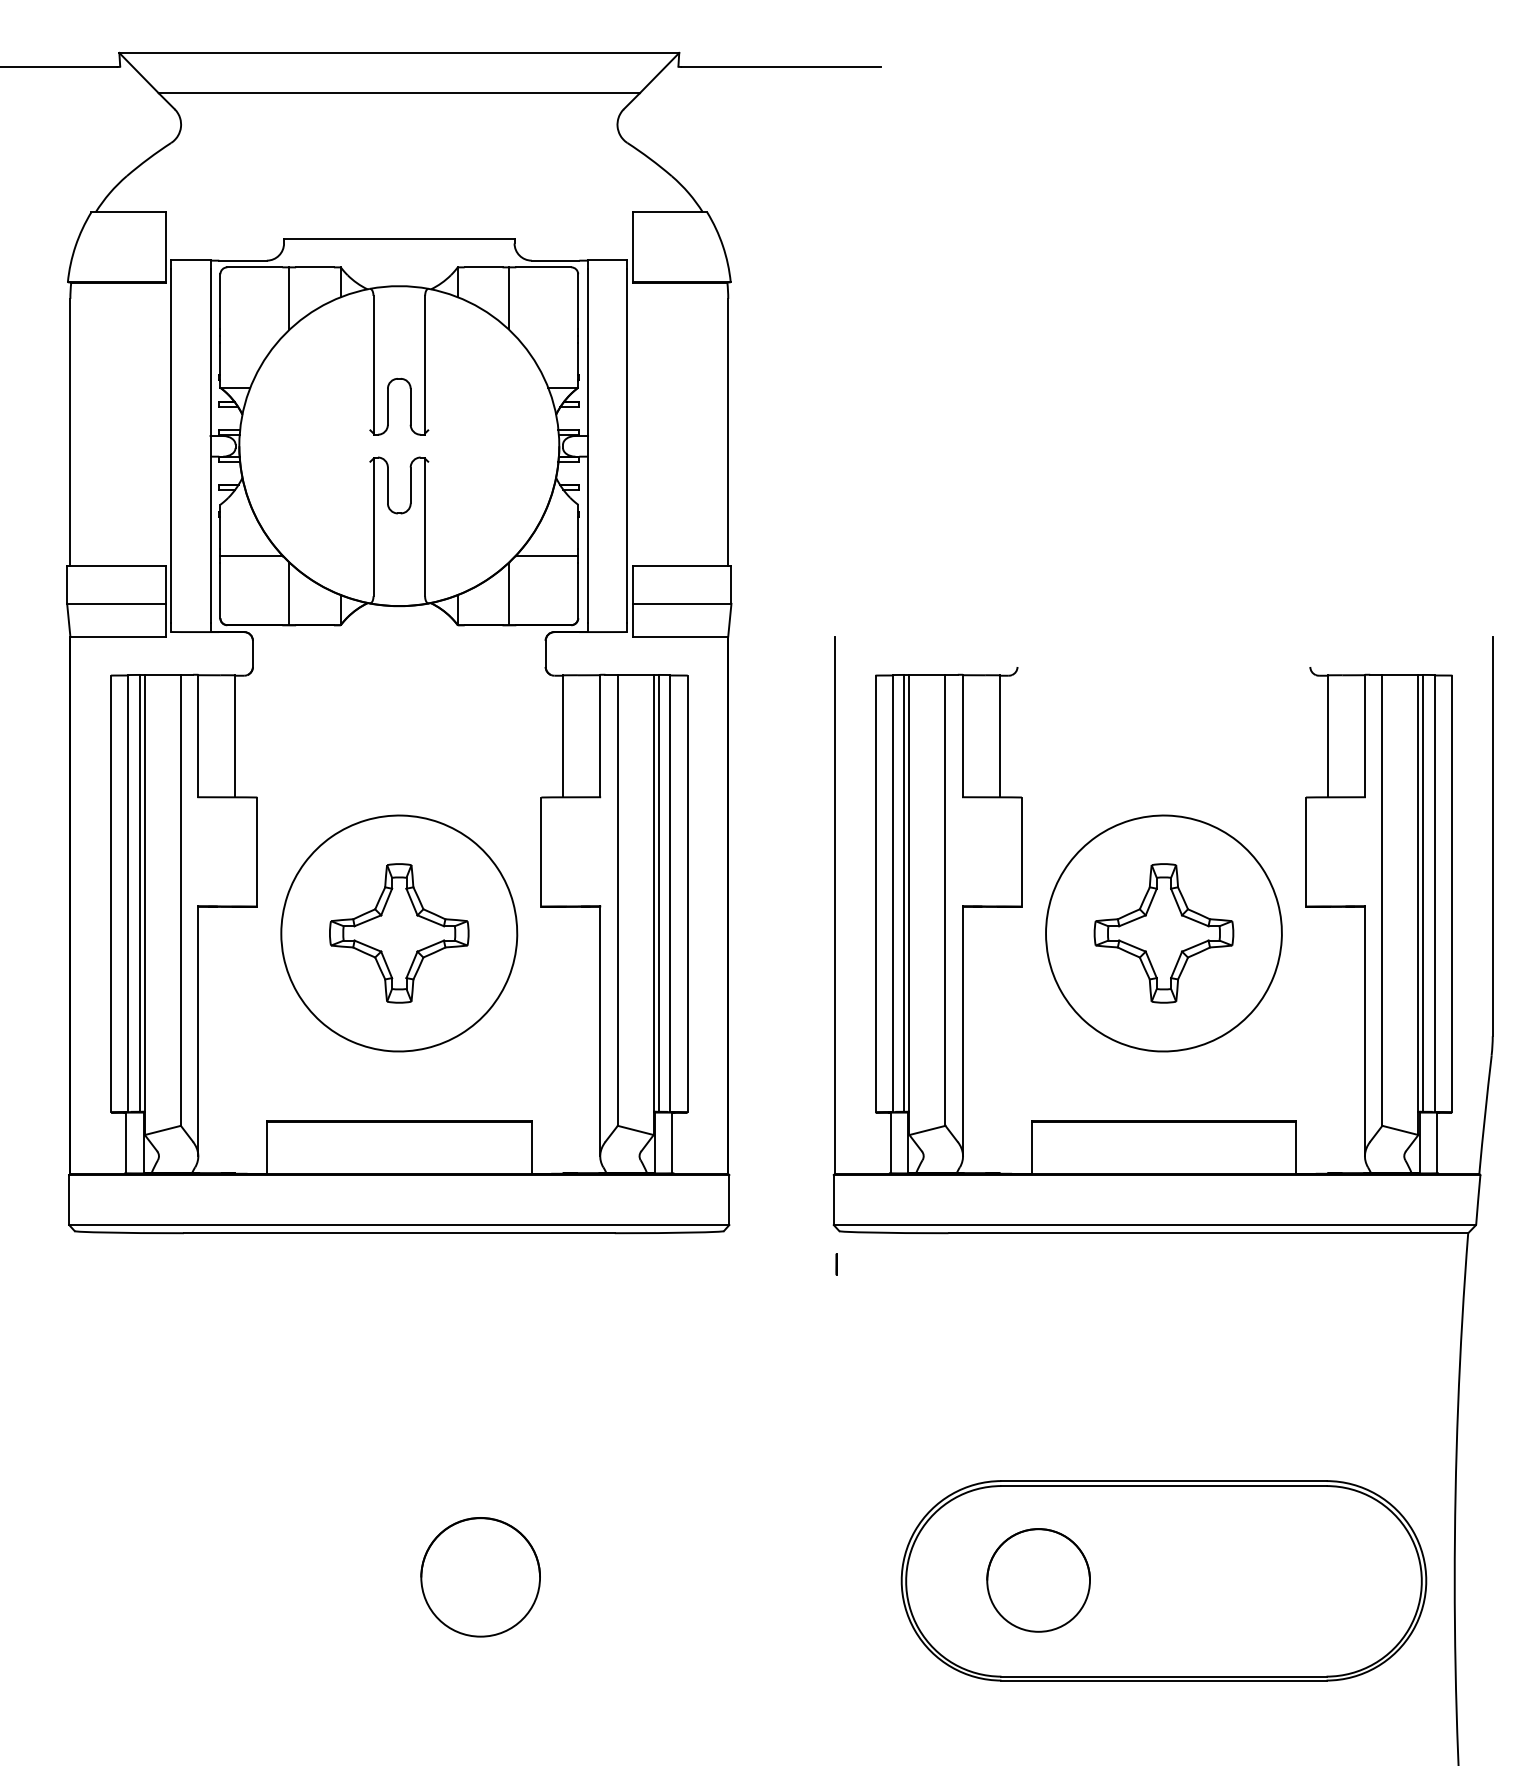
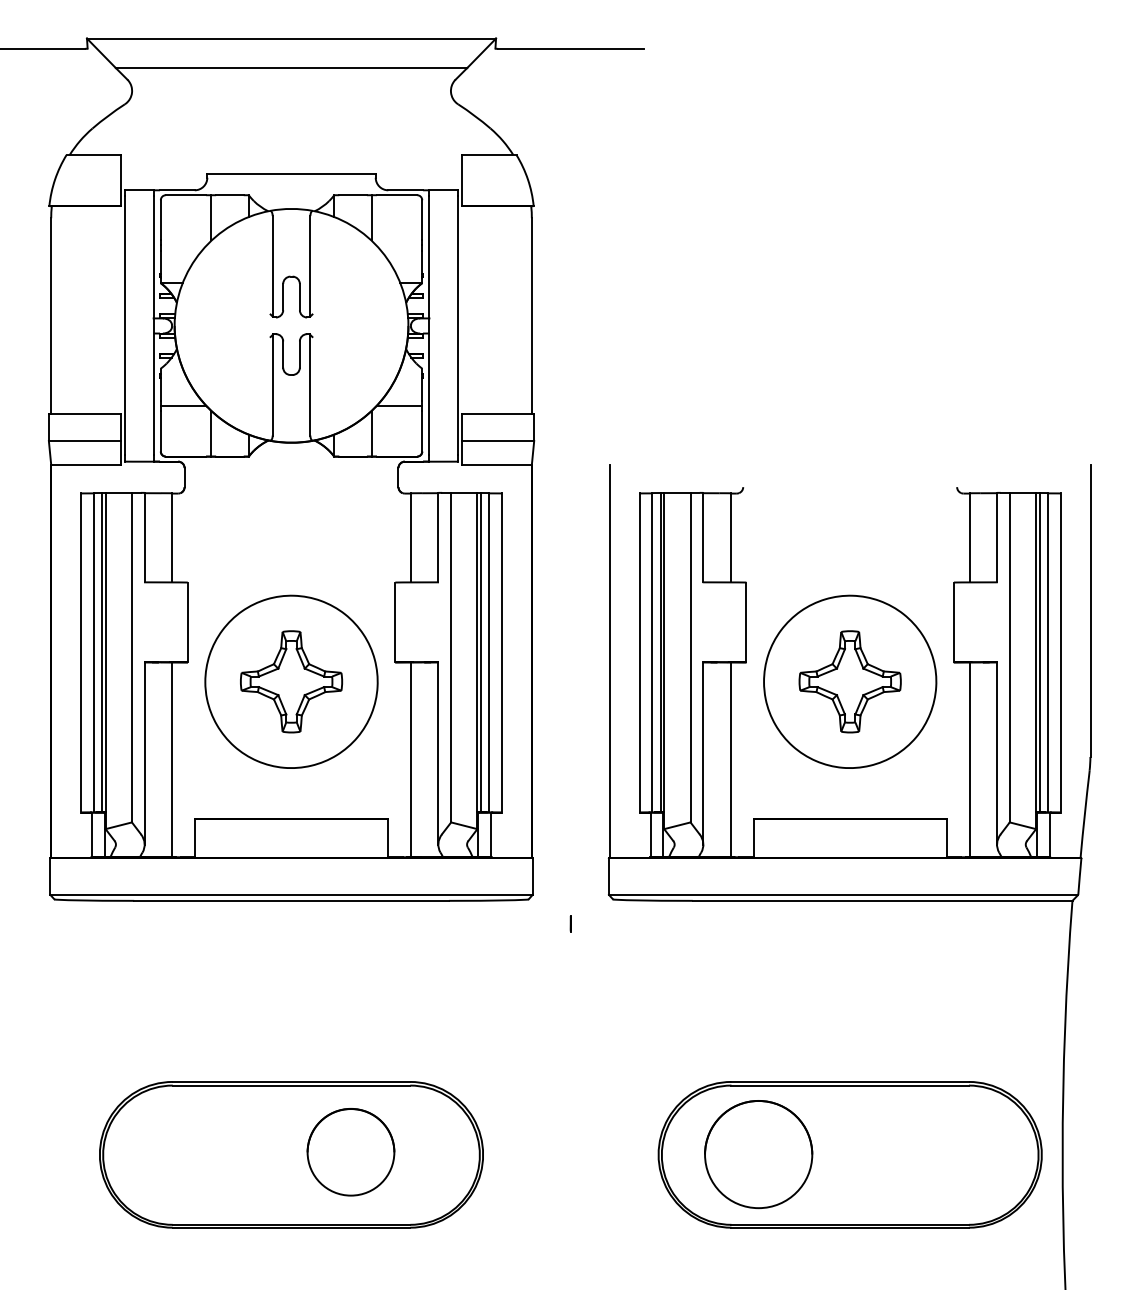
line: (235, 1039) -> (171, 759), added
line: (563, 1039) -> (411, 759), added
line: (1000, 1039) -> (730, 759), added
line: (1327, 1039) -> (969, 759), added
line: (836, 1264) -> (570, 923), moved
part: (399, 1580) -> (291, 1154), added
part: (1038, 1580) -> (758, 1154), size x1.43

